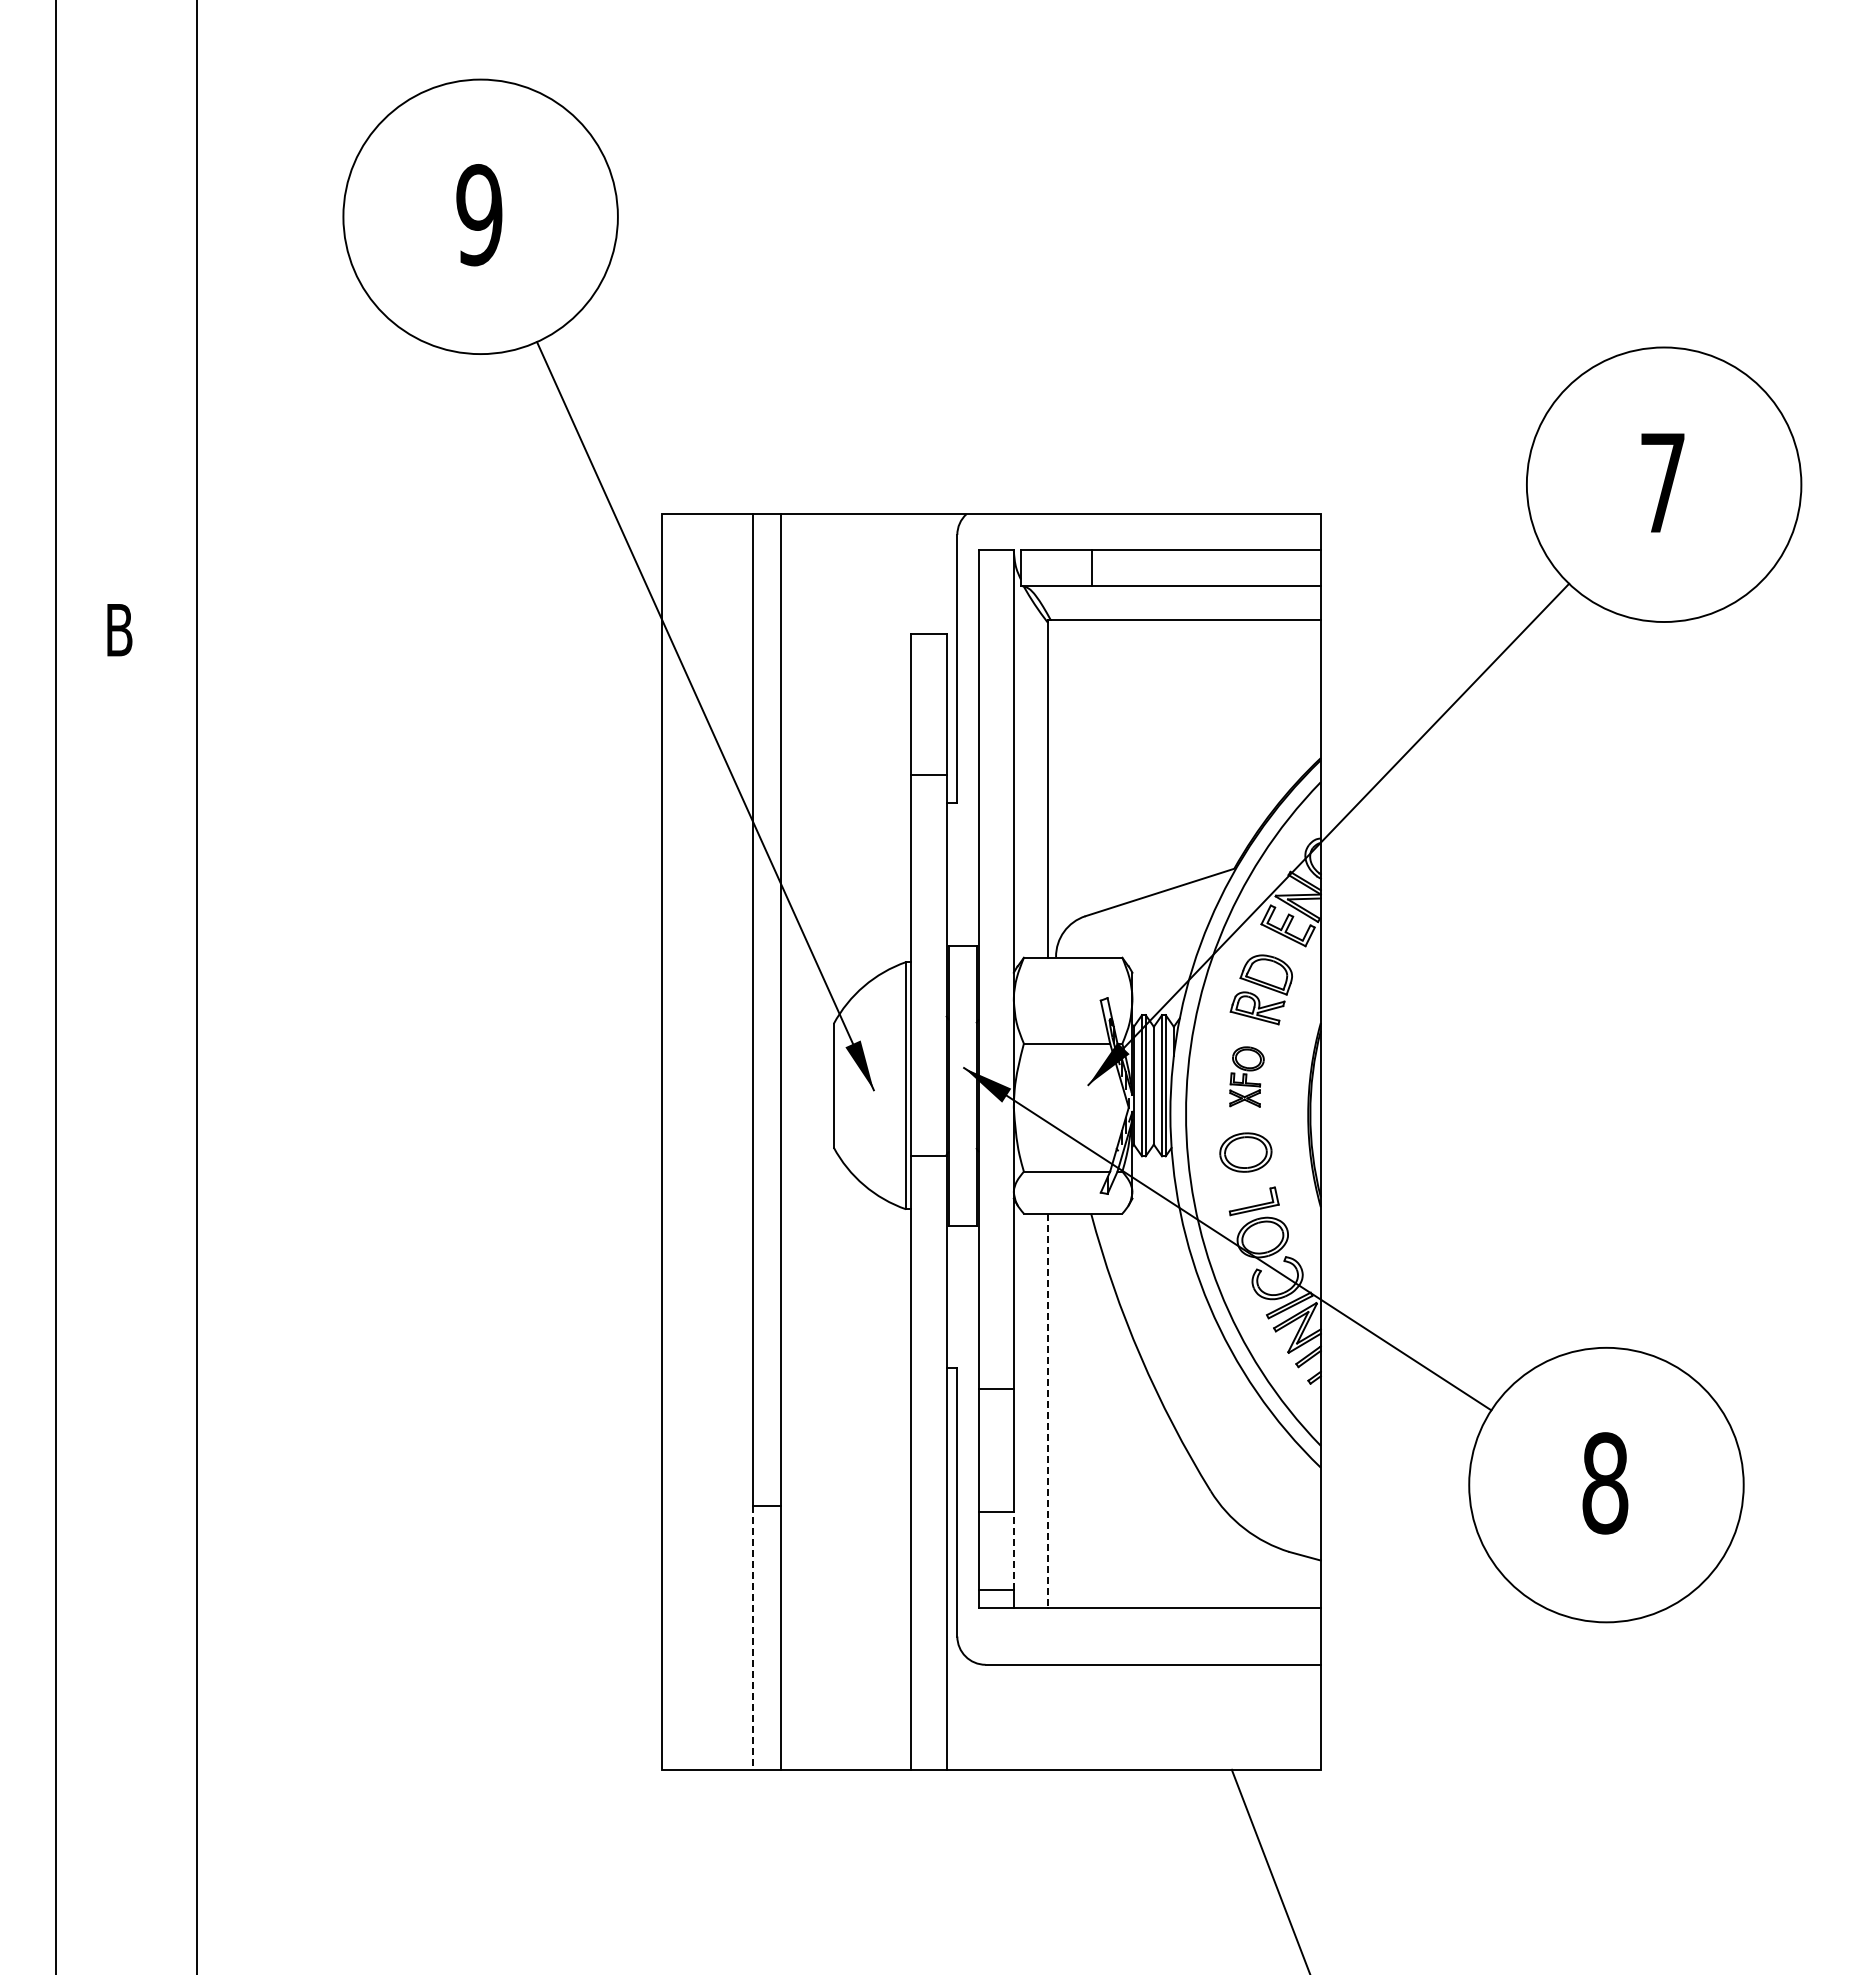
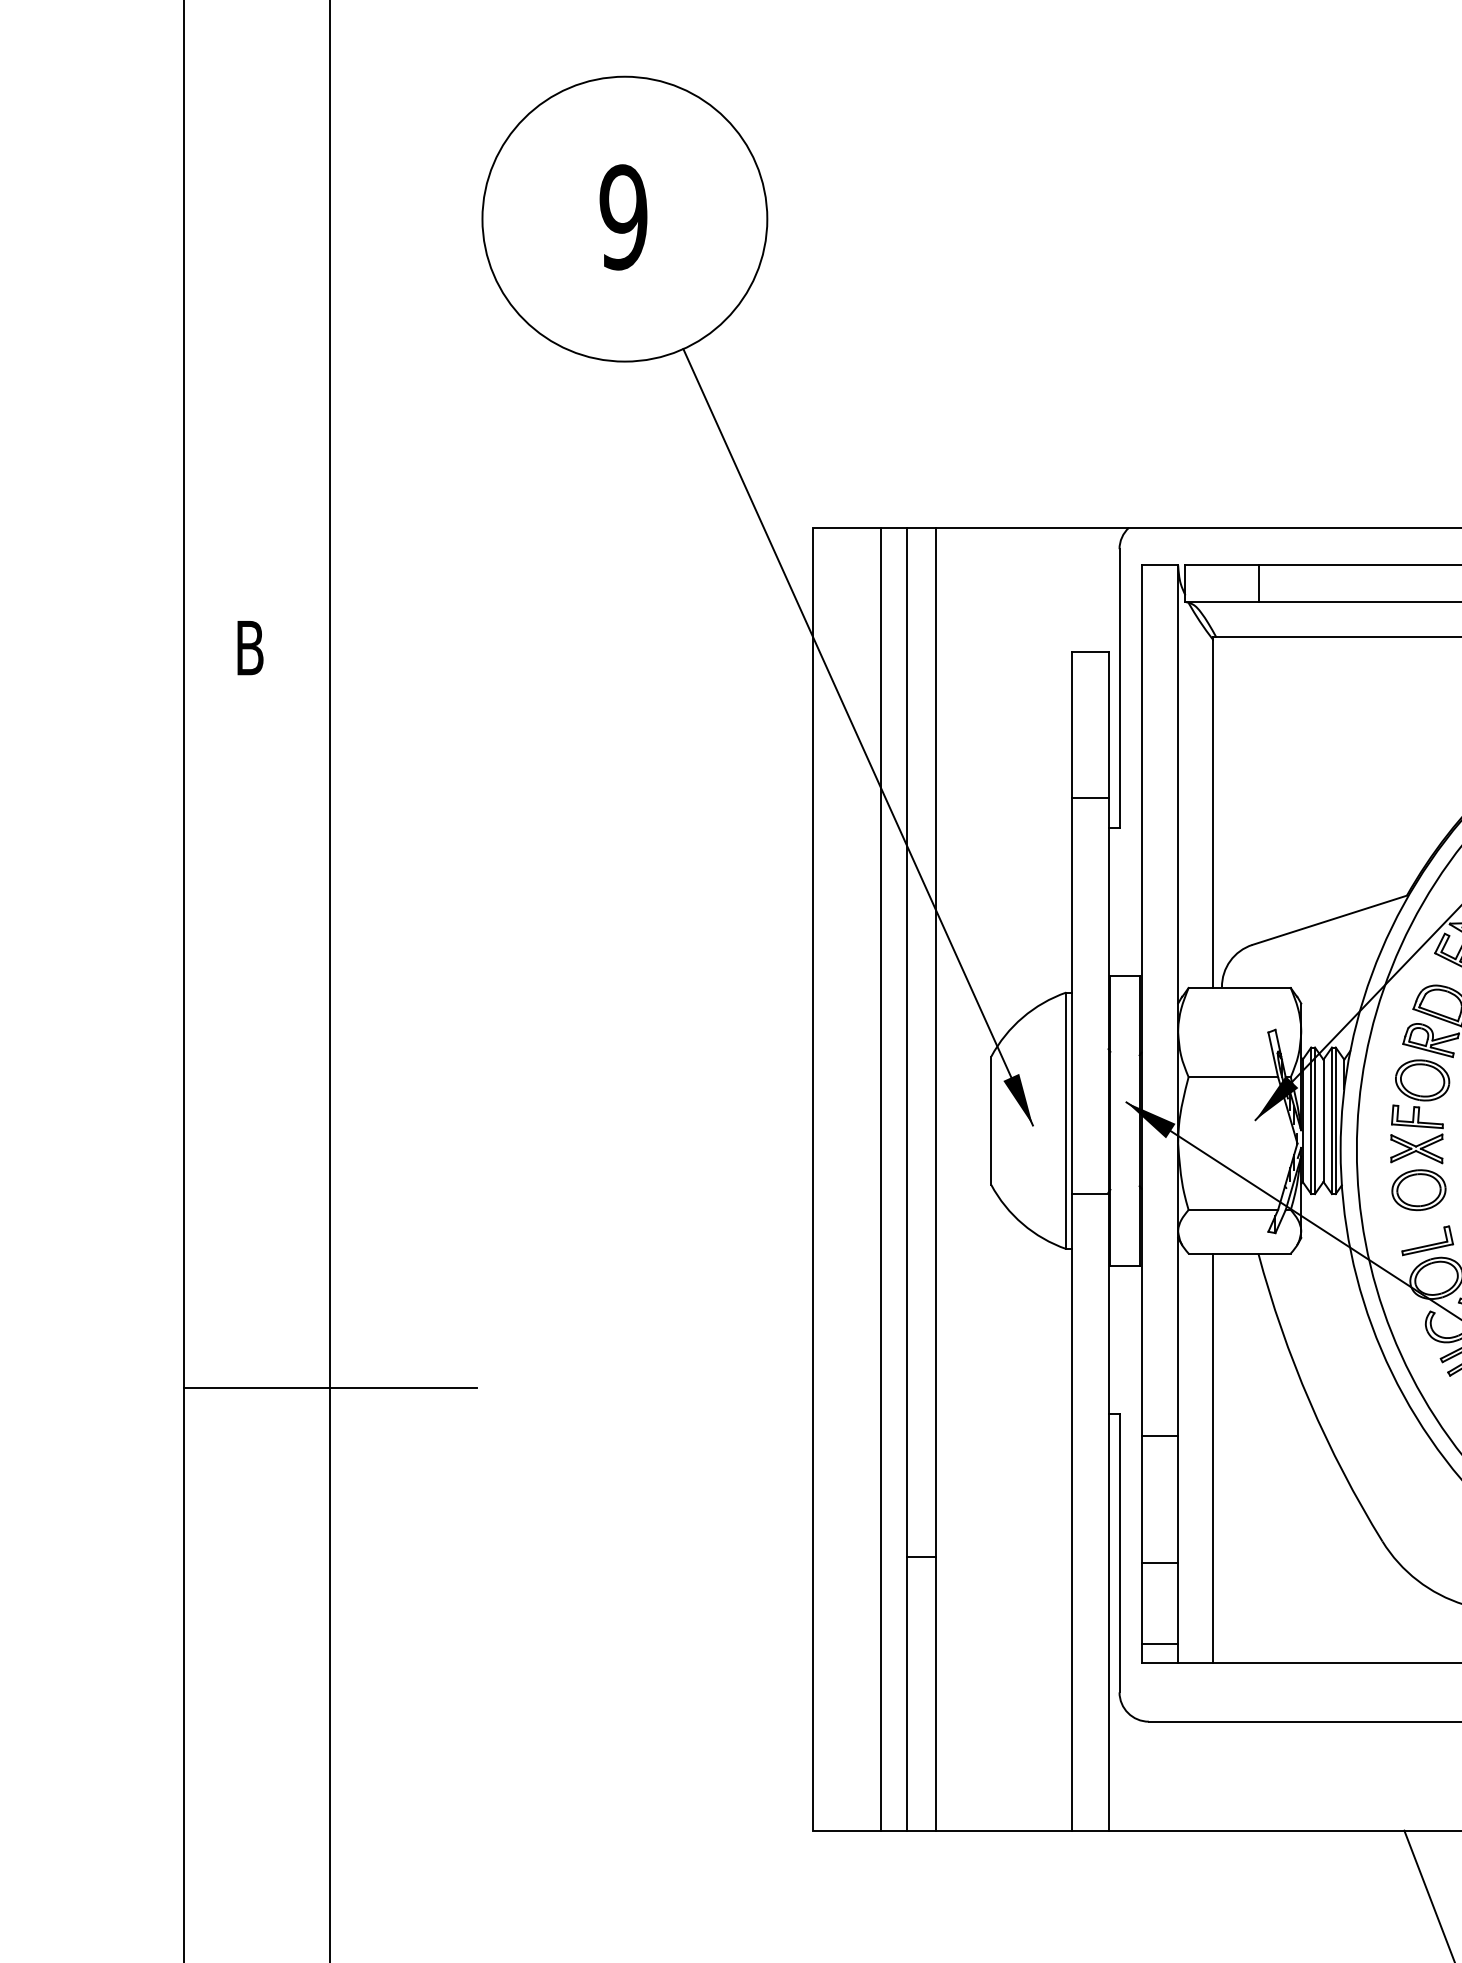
part: (1246, 1076) -> (1419, 1111), size x1.67
line: (727, 1141) -> (881, 1178), added
line: (196, 1343) -> (330, 1388), added
line: (1047, 1411) -> (1213, 1458), dashed -> solid
line: (1013, 1550) -> (1177, 1603), dashed -> solid
line: (752, 1638) -> (906, 1694), dashed -> solid

